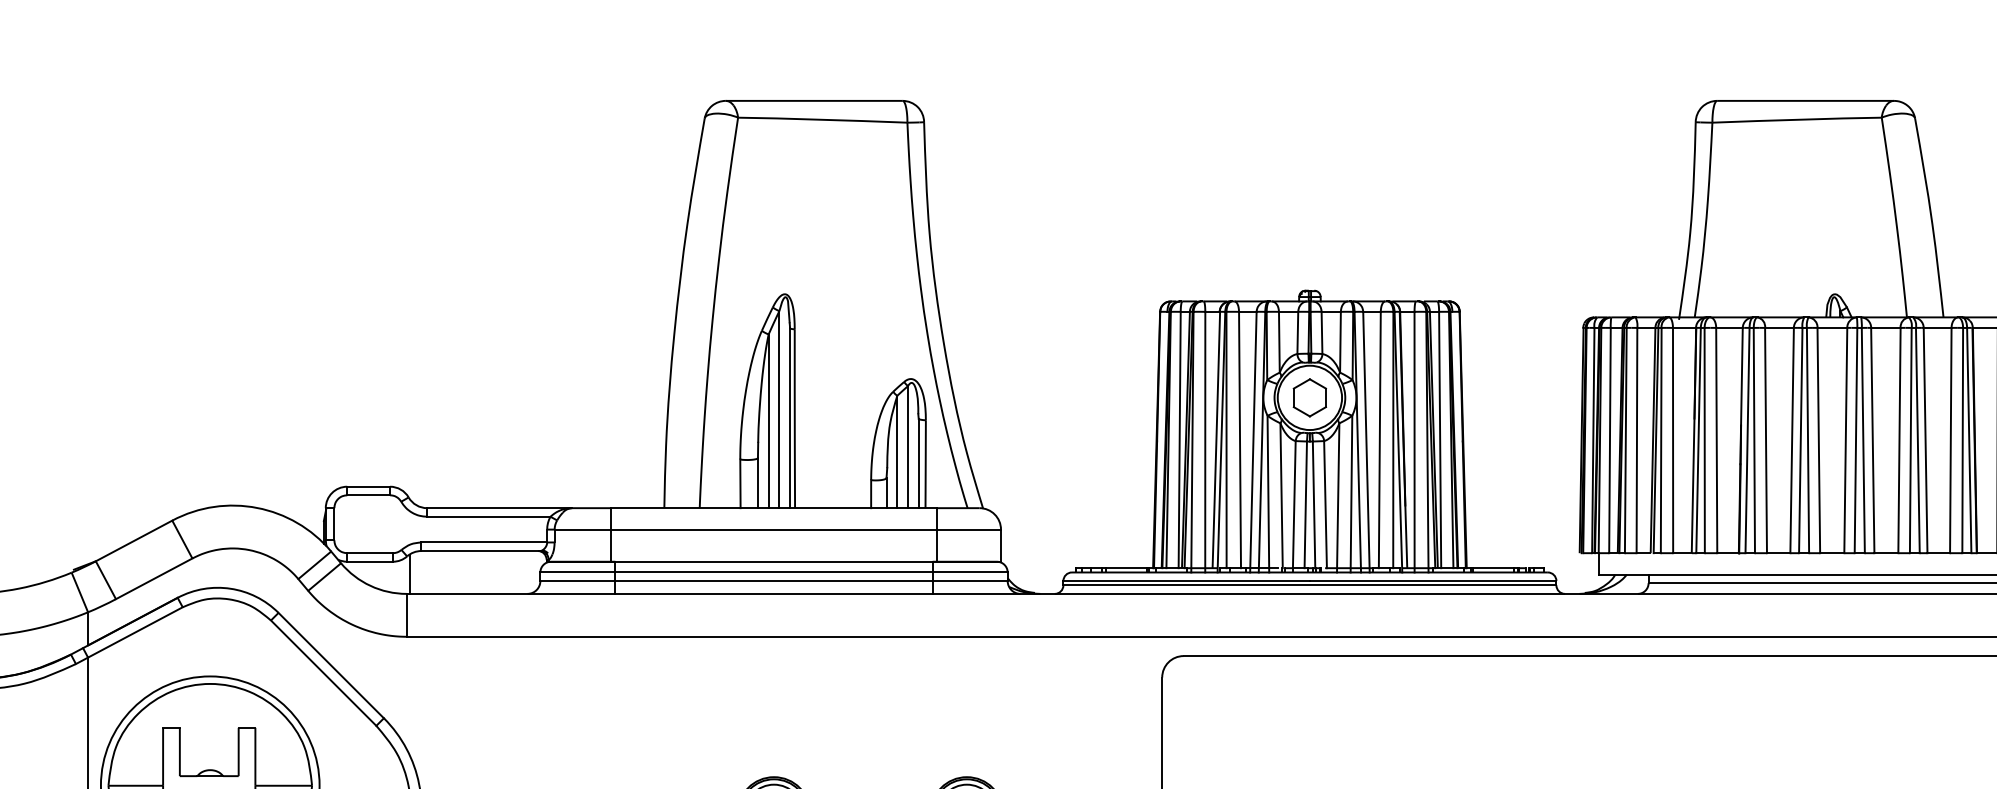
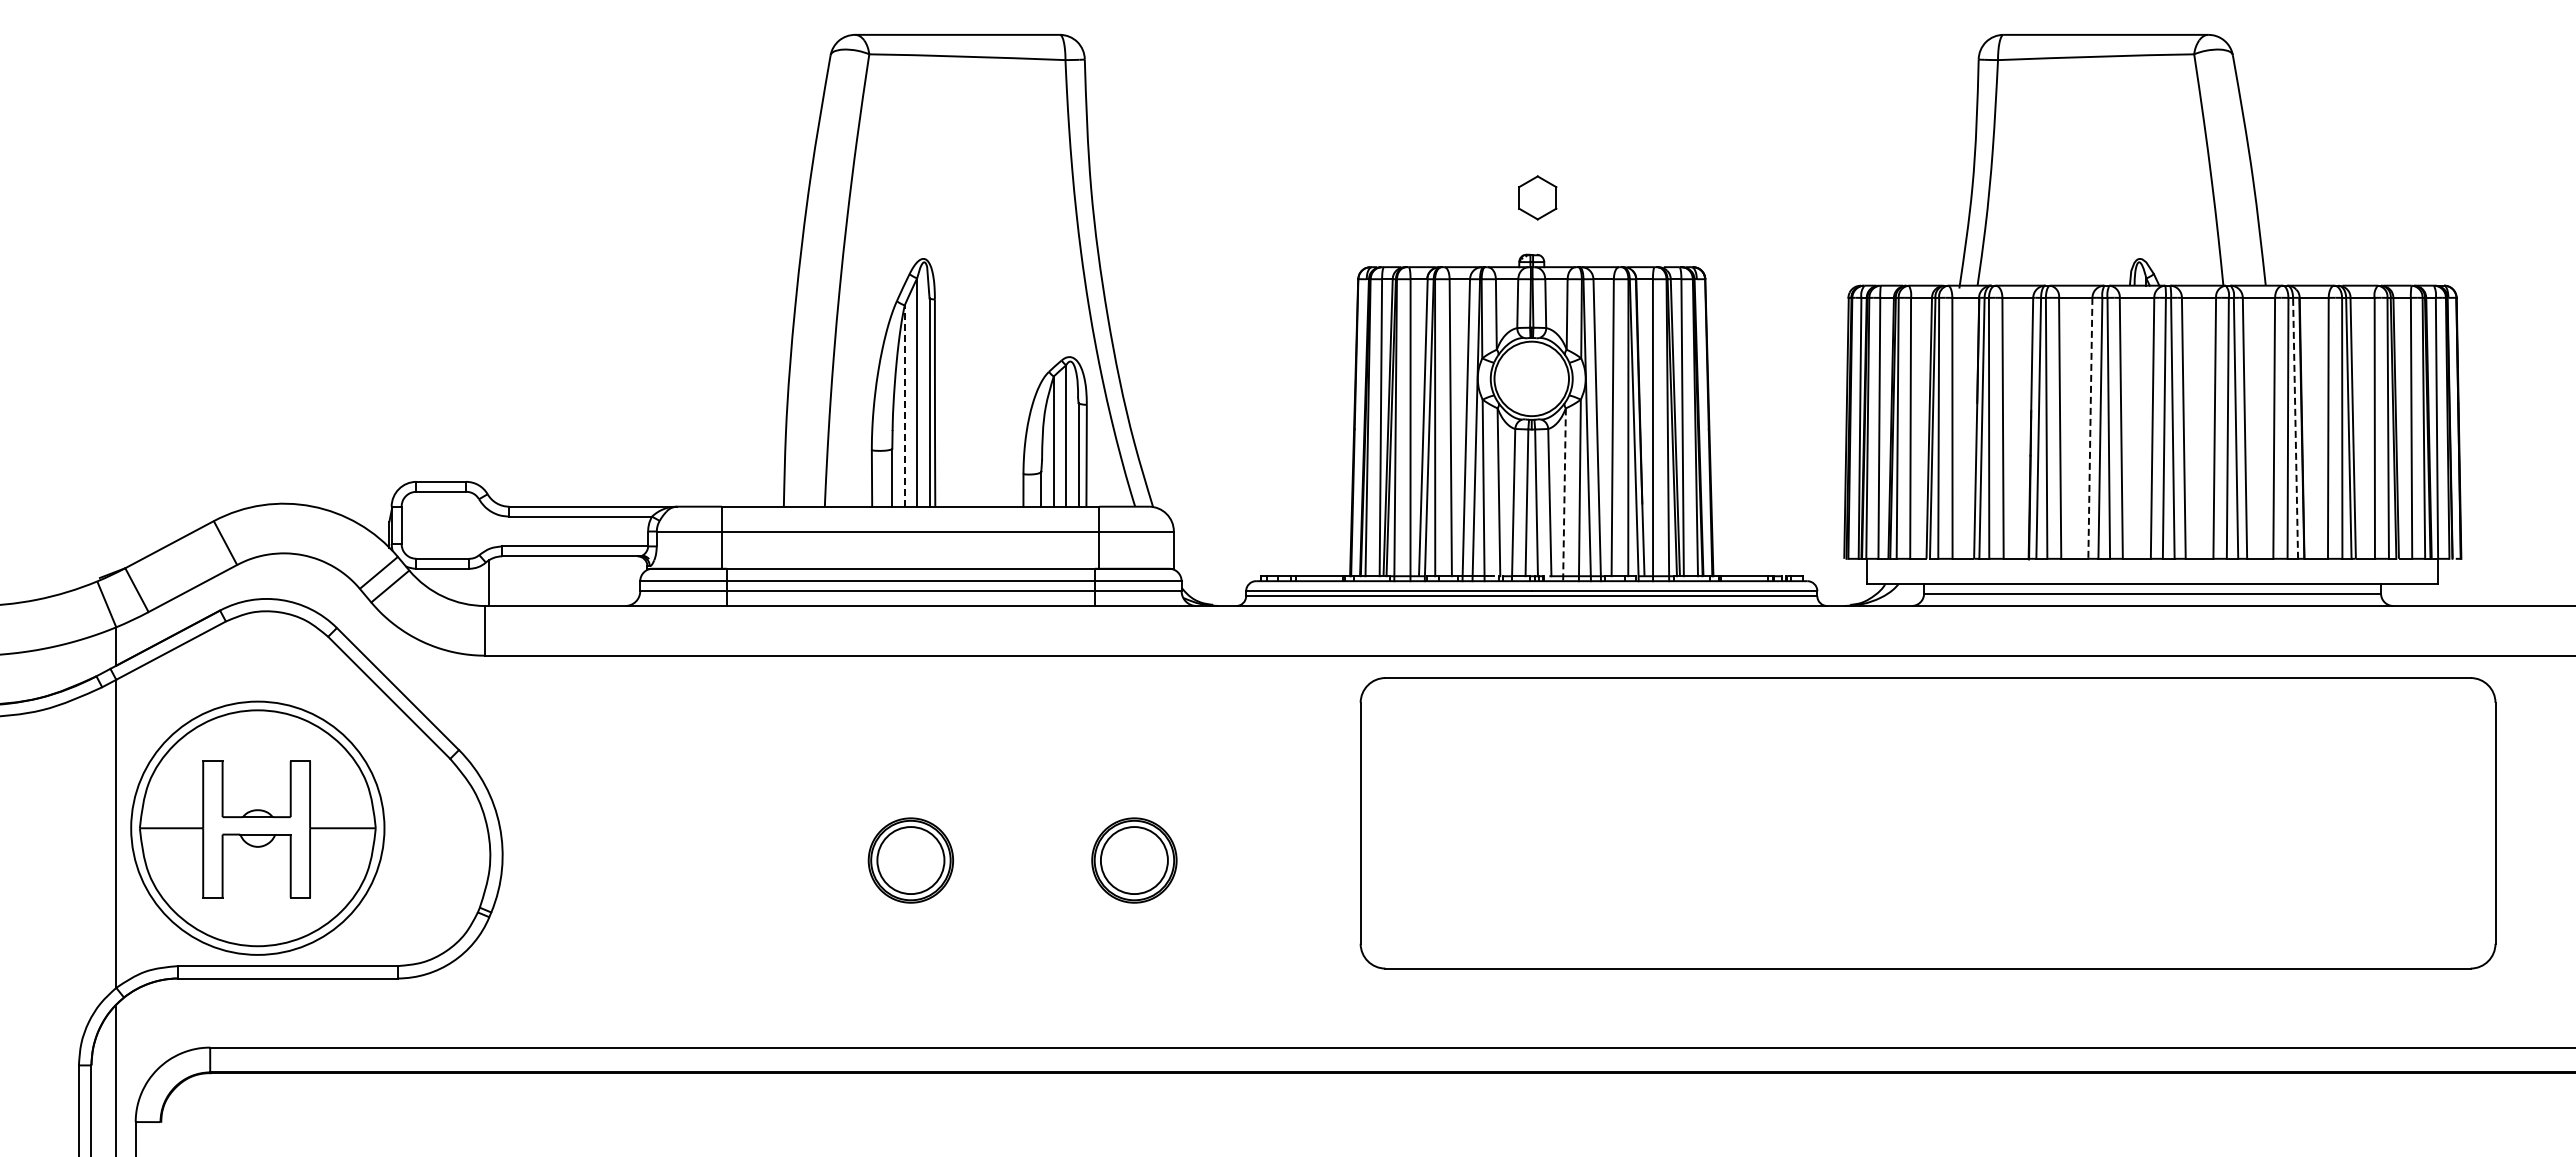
part: (1309, 397) -> (1537, 197), moved
line: (768, 421) -> (904, 406), solid -> dashed
line: (1969, 439) -> (2295, 427), solid -> dashed
line: (1792, 440) -> (2090, 428), solid -> dashed
line: (1338, 498) -> (1564, 495), solid -> dashed

